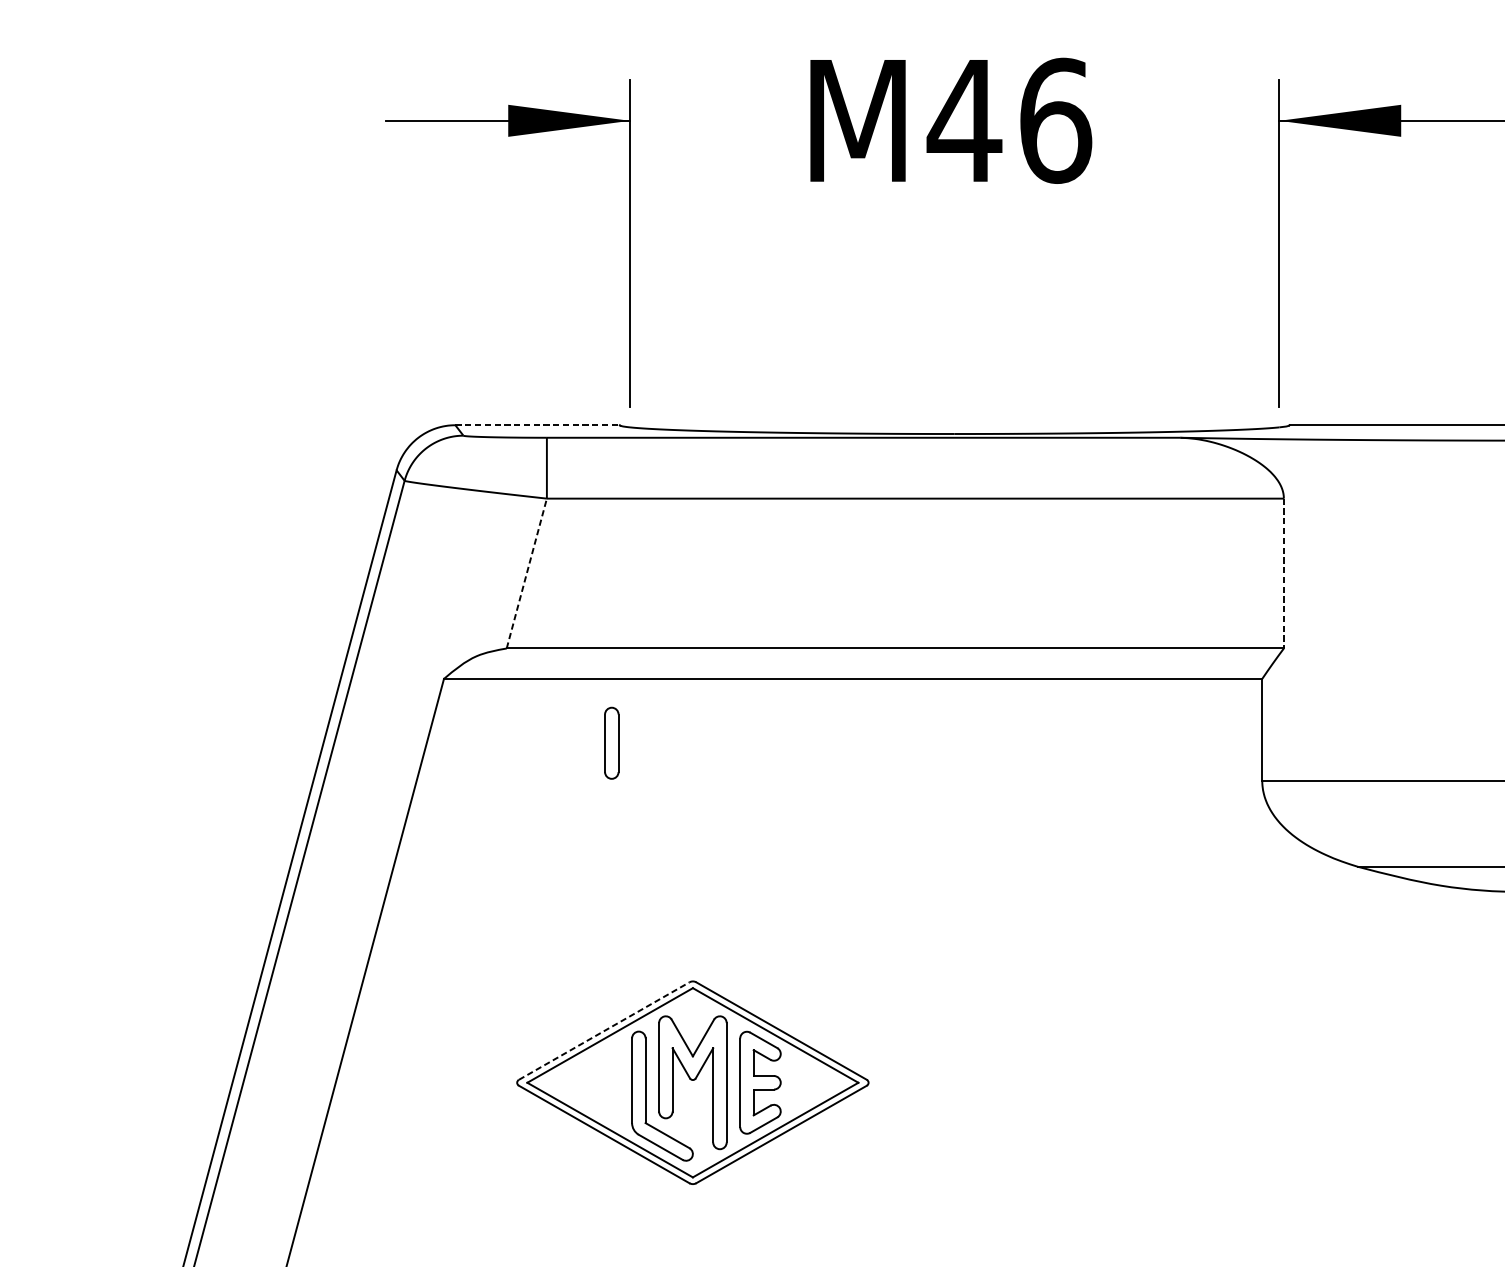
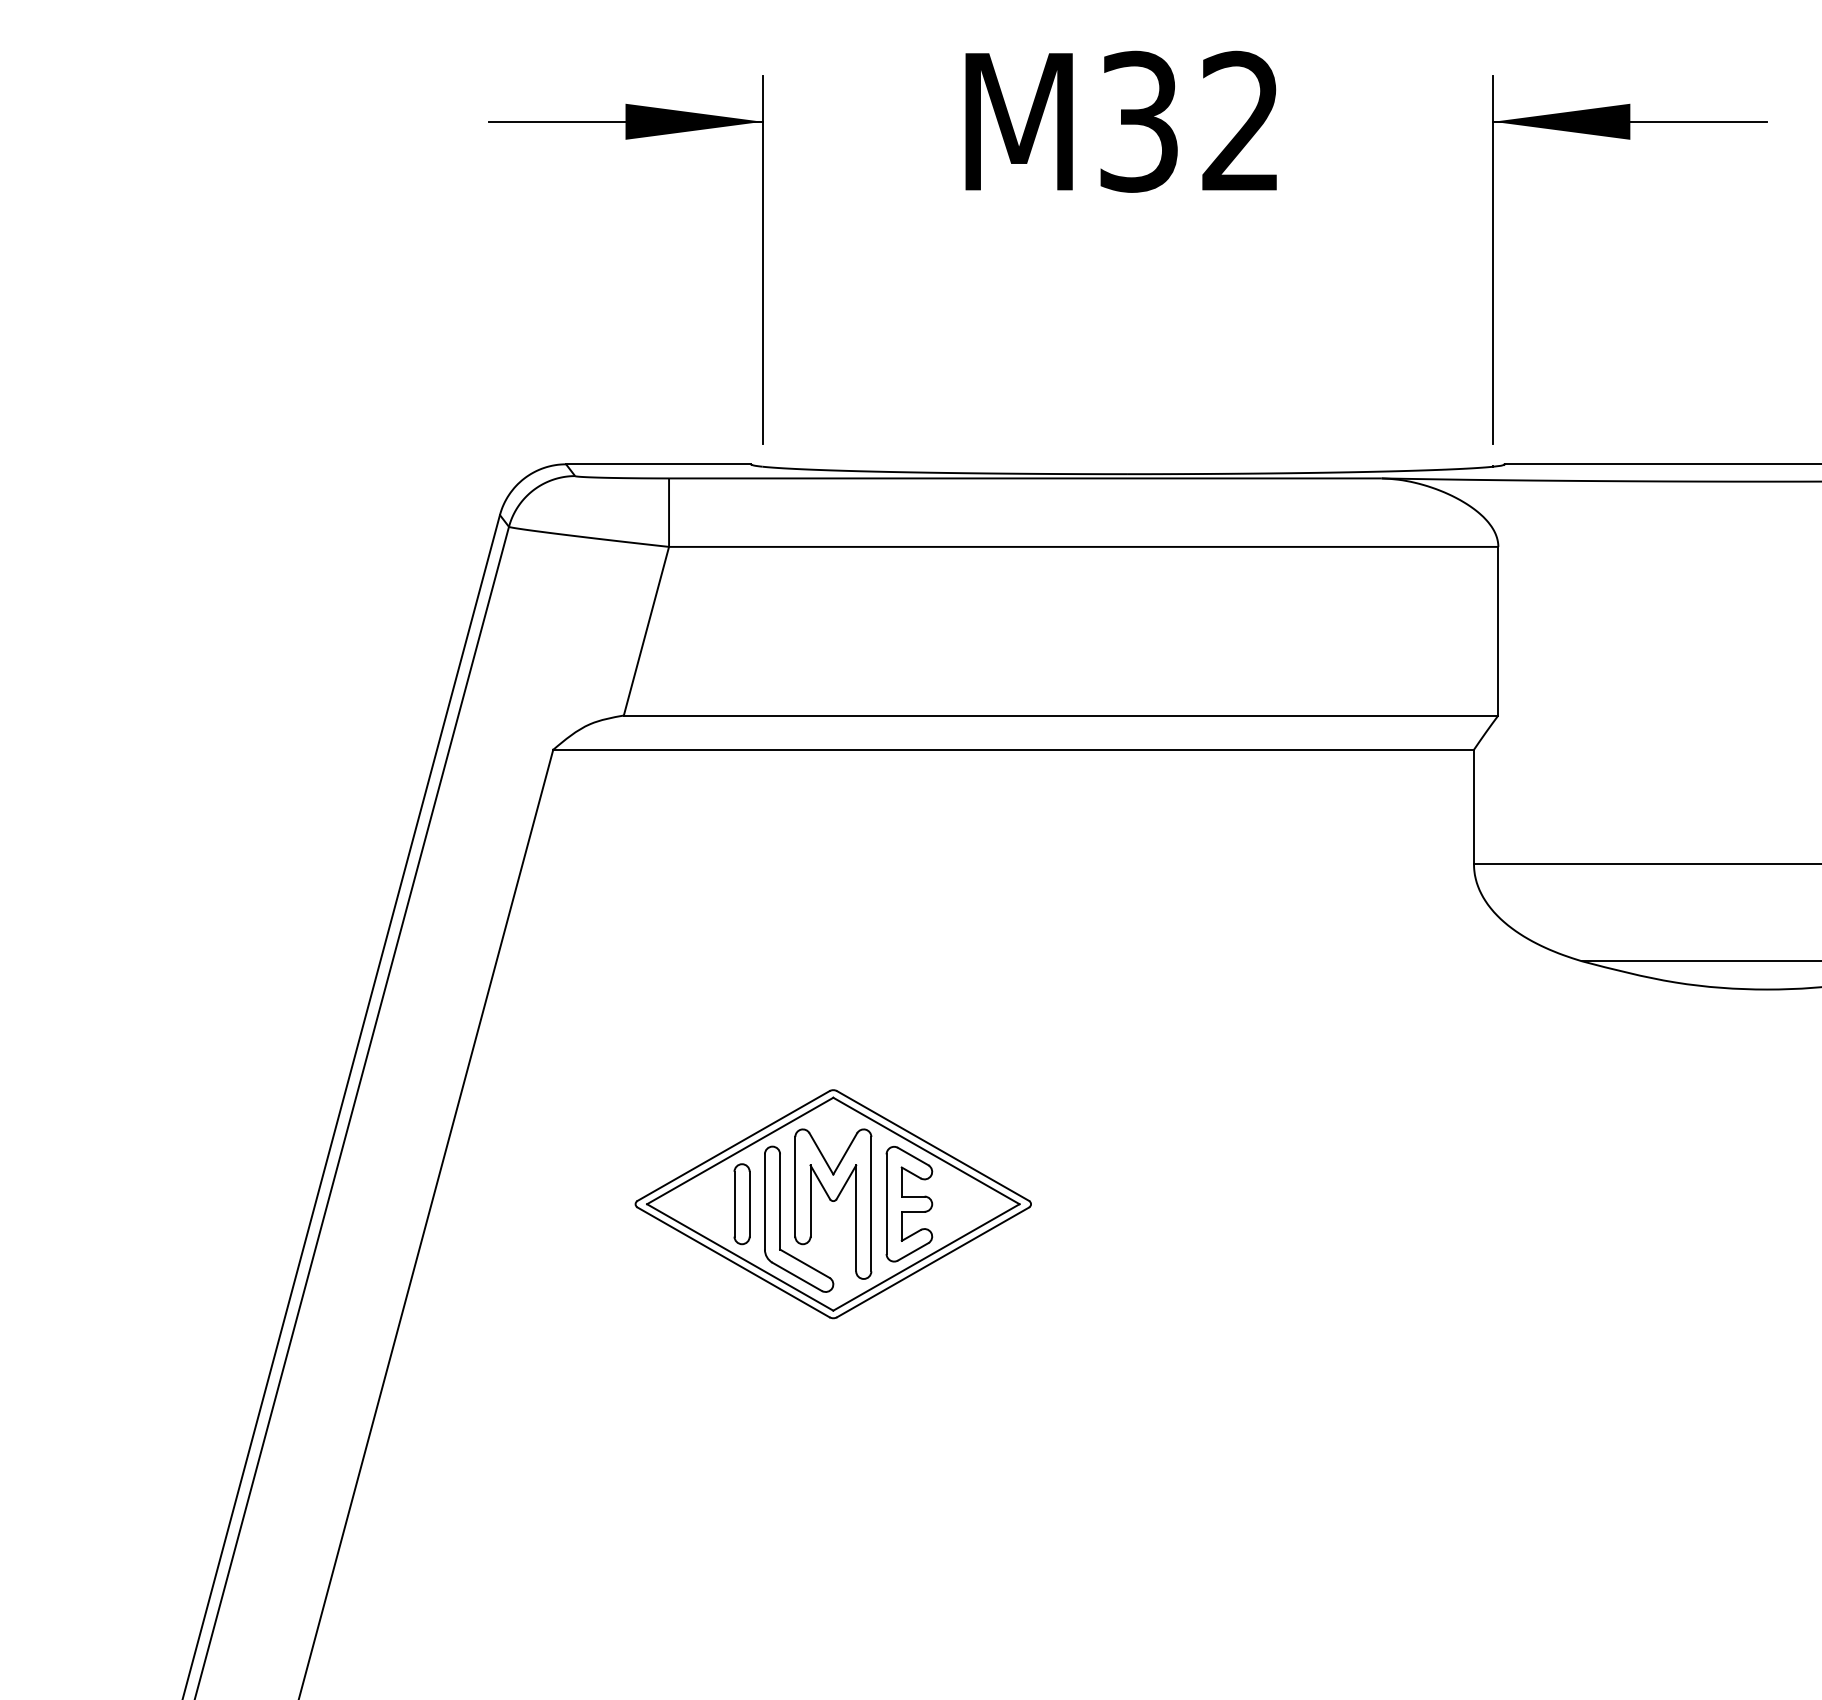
text: (1009, 120) -> (1189, 121), M46 -> M32
line: (537, 425) -> (658, 464), dashed -> solid
line: (526, 572) -> (646, 630), dashed -> solid
line: (1284, 573) -> (1498, 631), dashed -> solid
part: (611, 743) -> (741, 1204), moved
line: (604, 1031) -> (733, 1146), dashed -> solid

